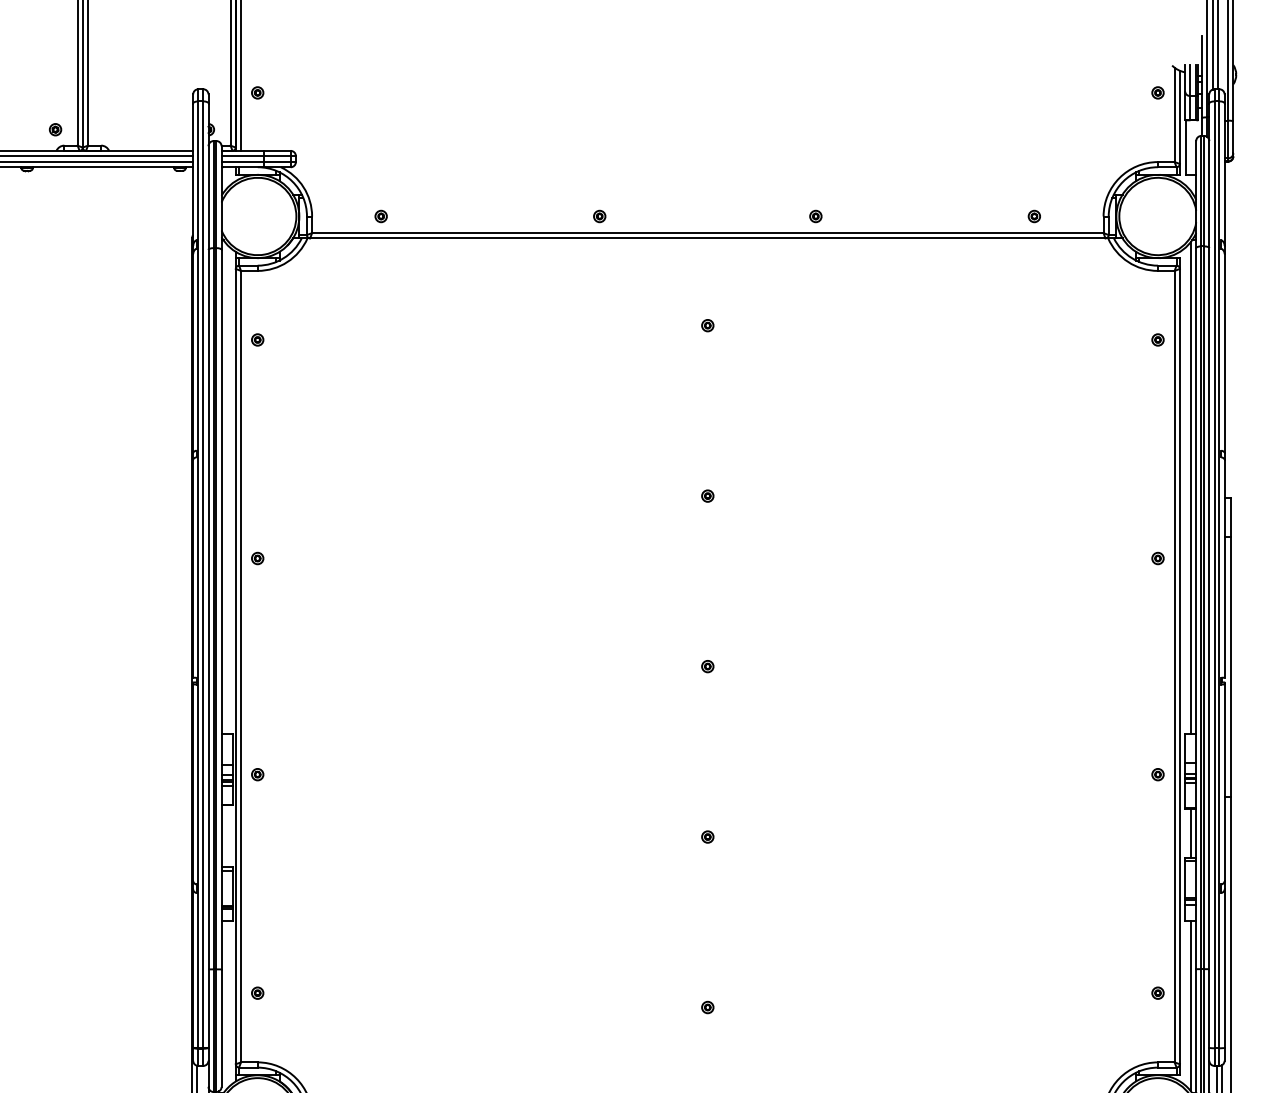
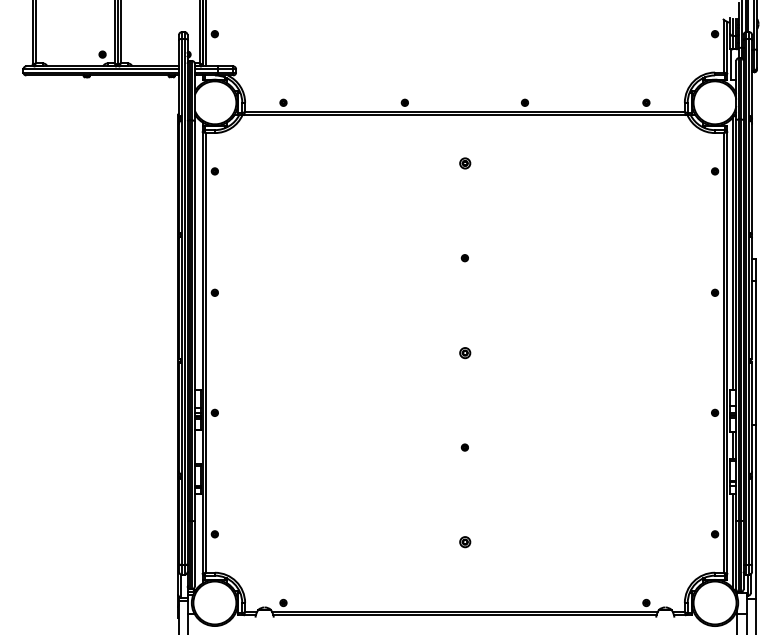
part: (706, 325) -> (464, 163), size x1.6
part: (706, 665) -> (464, 352), size x1.6
part: (706, 1007) -> (464, 542), size x1.6

